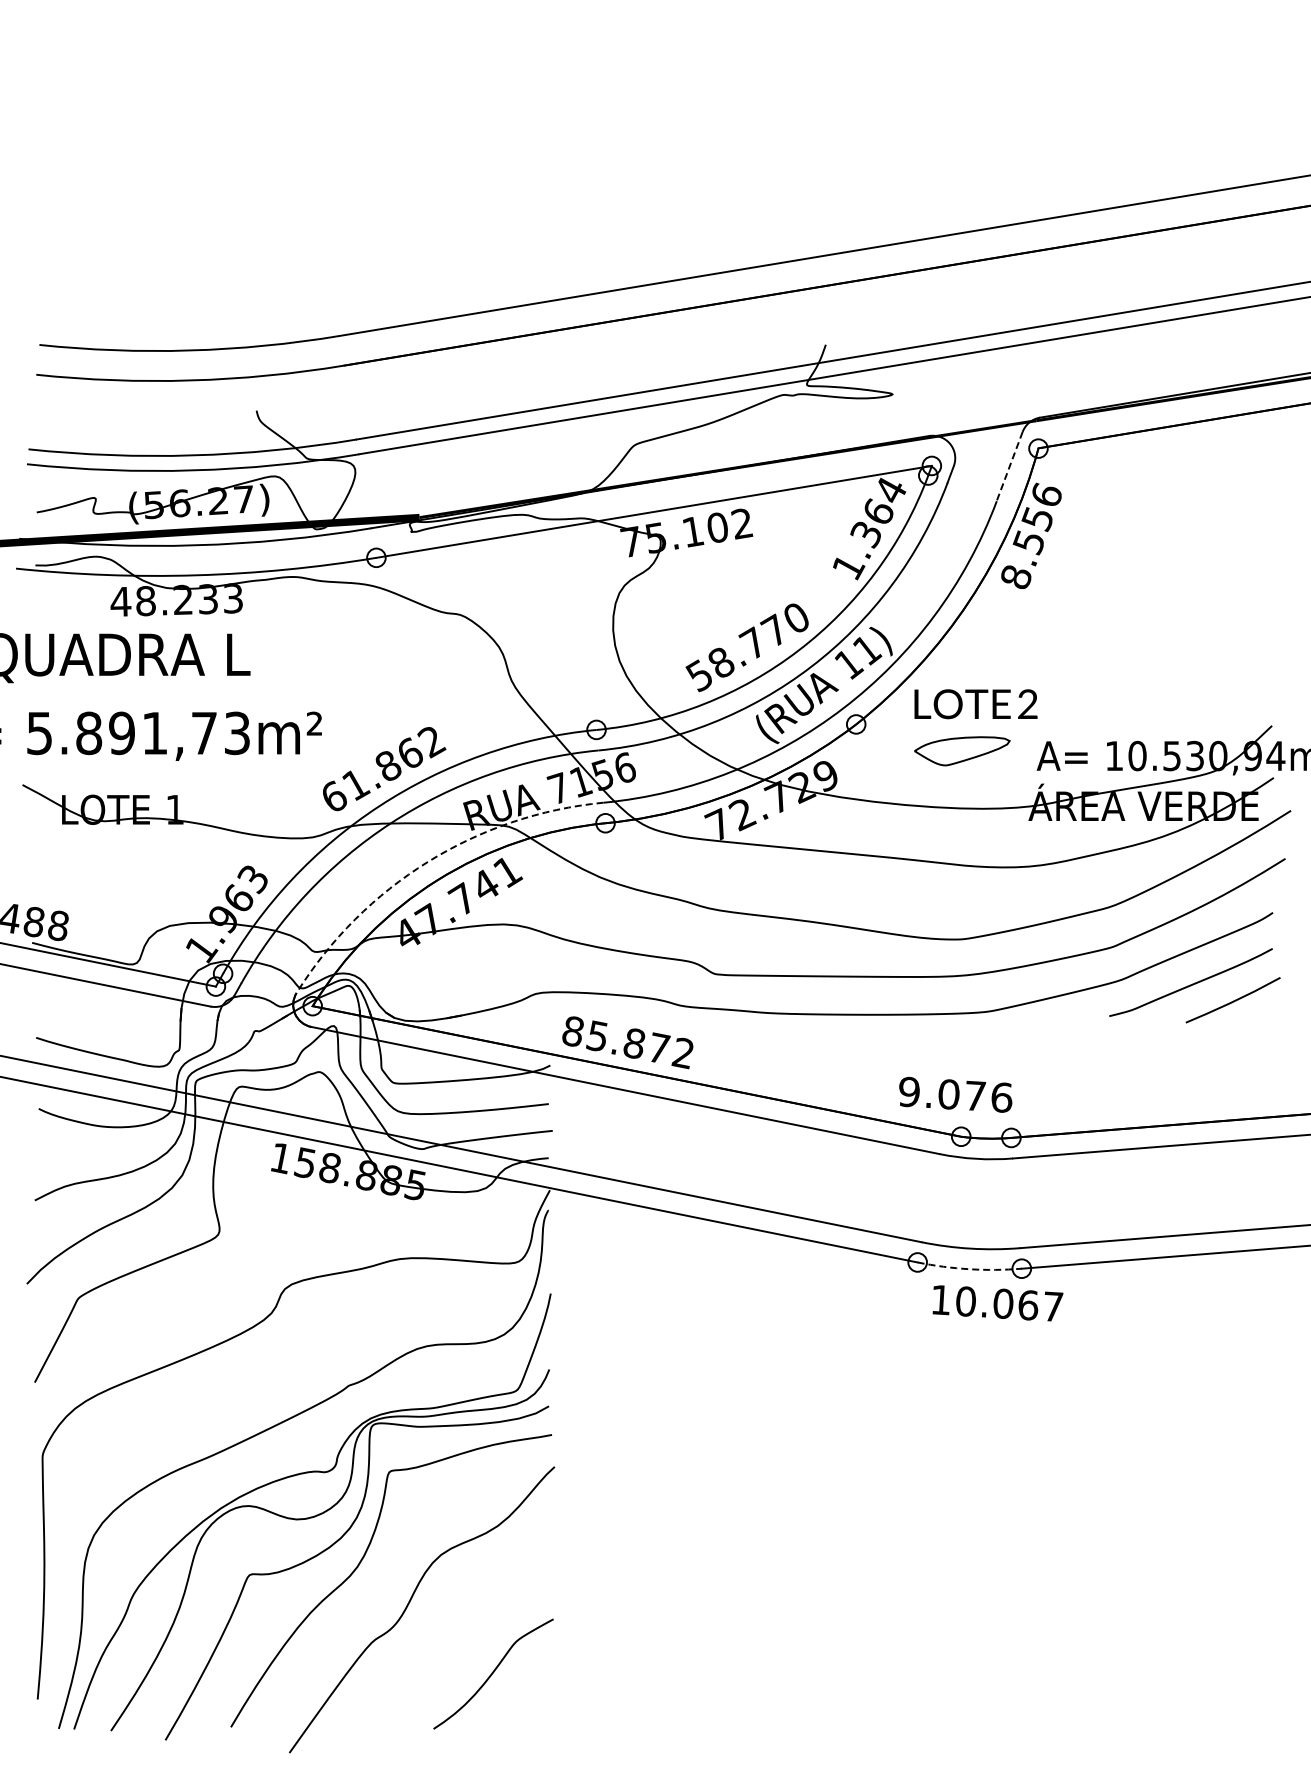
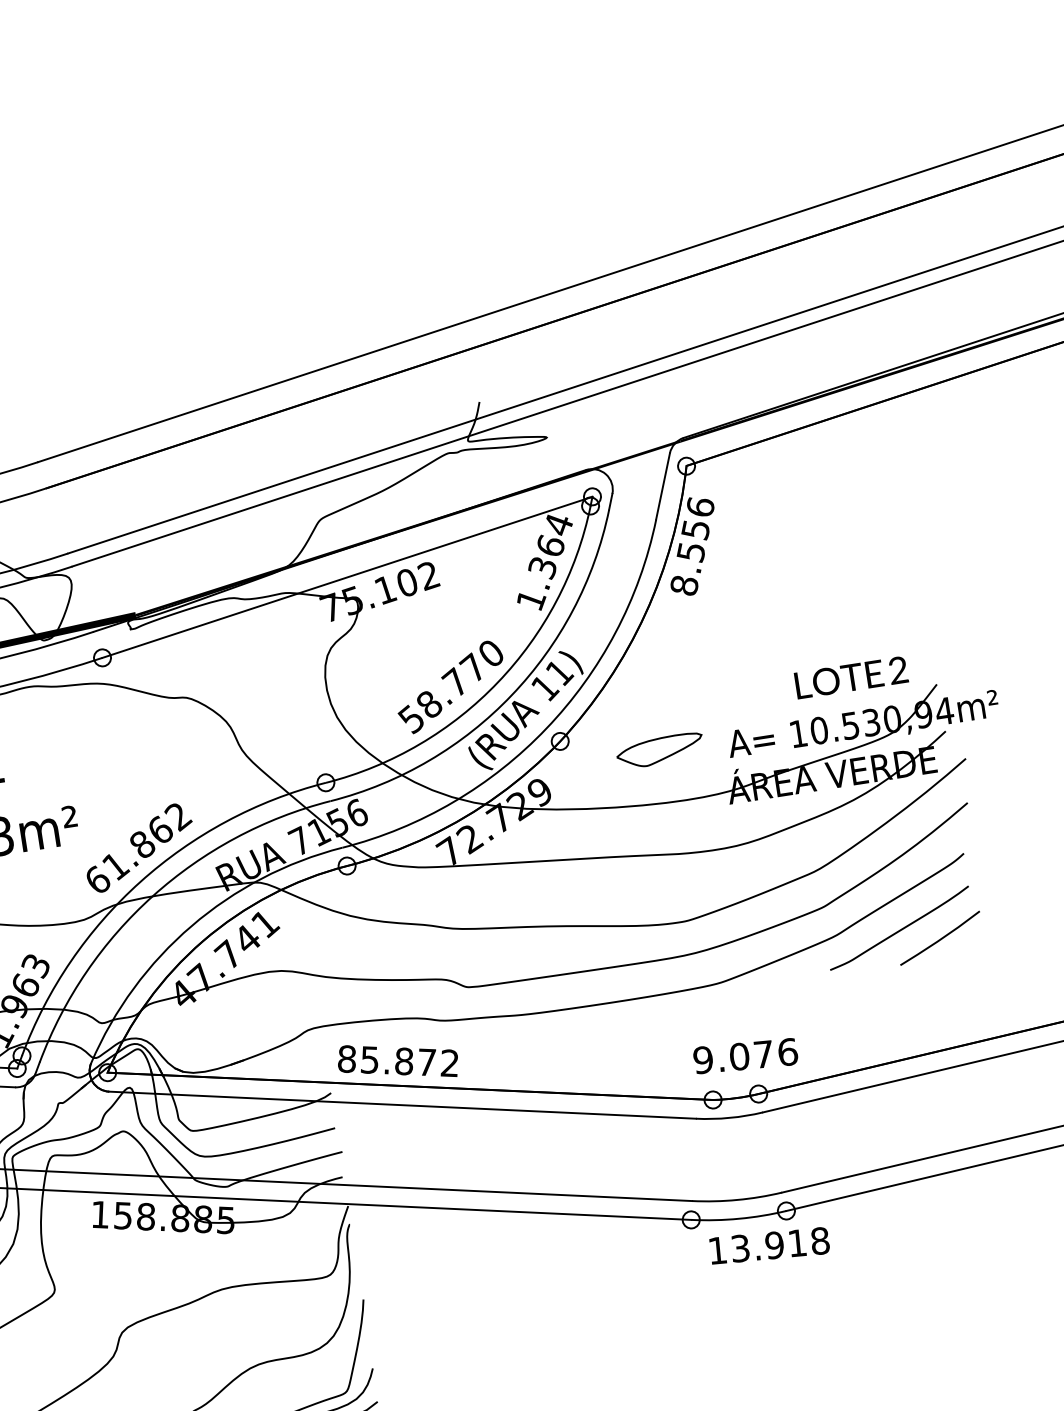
line: (1009, 466) -> (662, 486), dashed -> solid
text: (975, 704) -> (851, 677), moved
arc: (427, 861) -> (191, 925), dashed -> solid
text: (955, 1094) -> (745, 1055), moved
arc: (969, 1269) -> (739, 1219), dashed -> solid
text: (1009, 1303) -> (780, 1244), 10.067 -> 13.918

